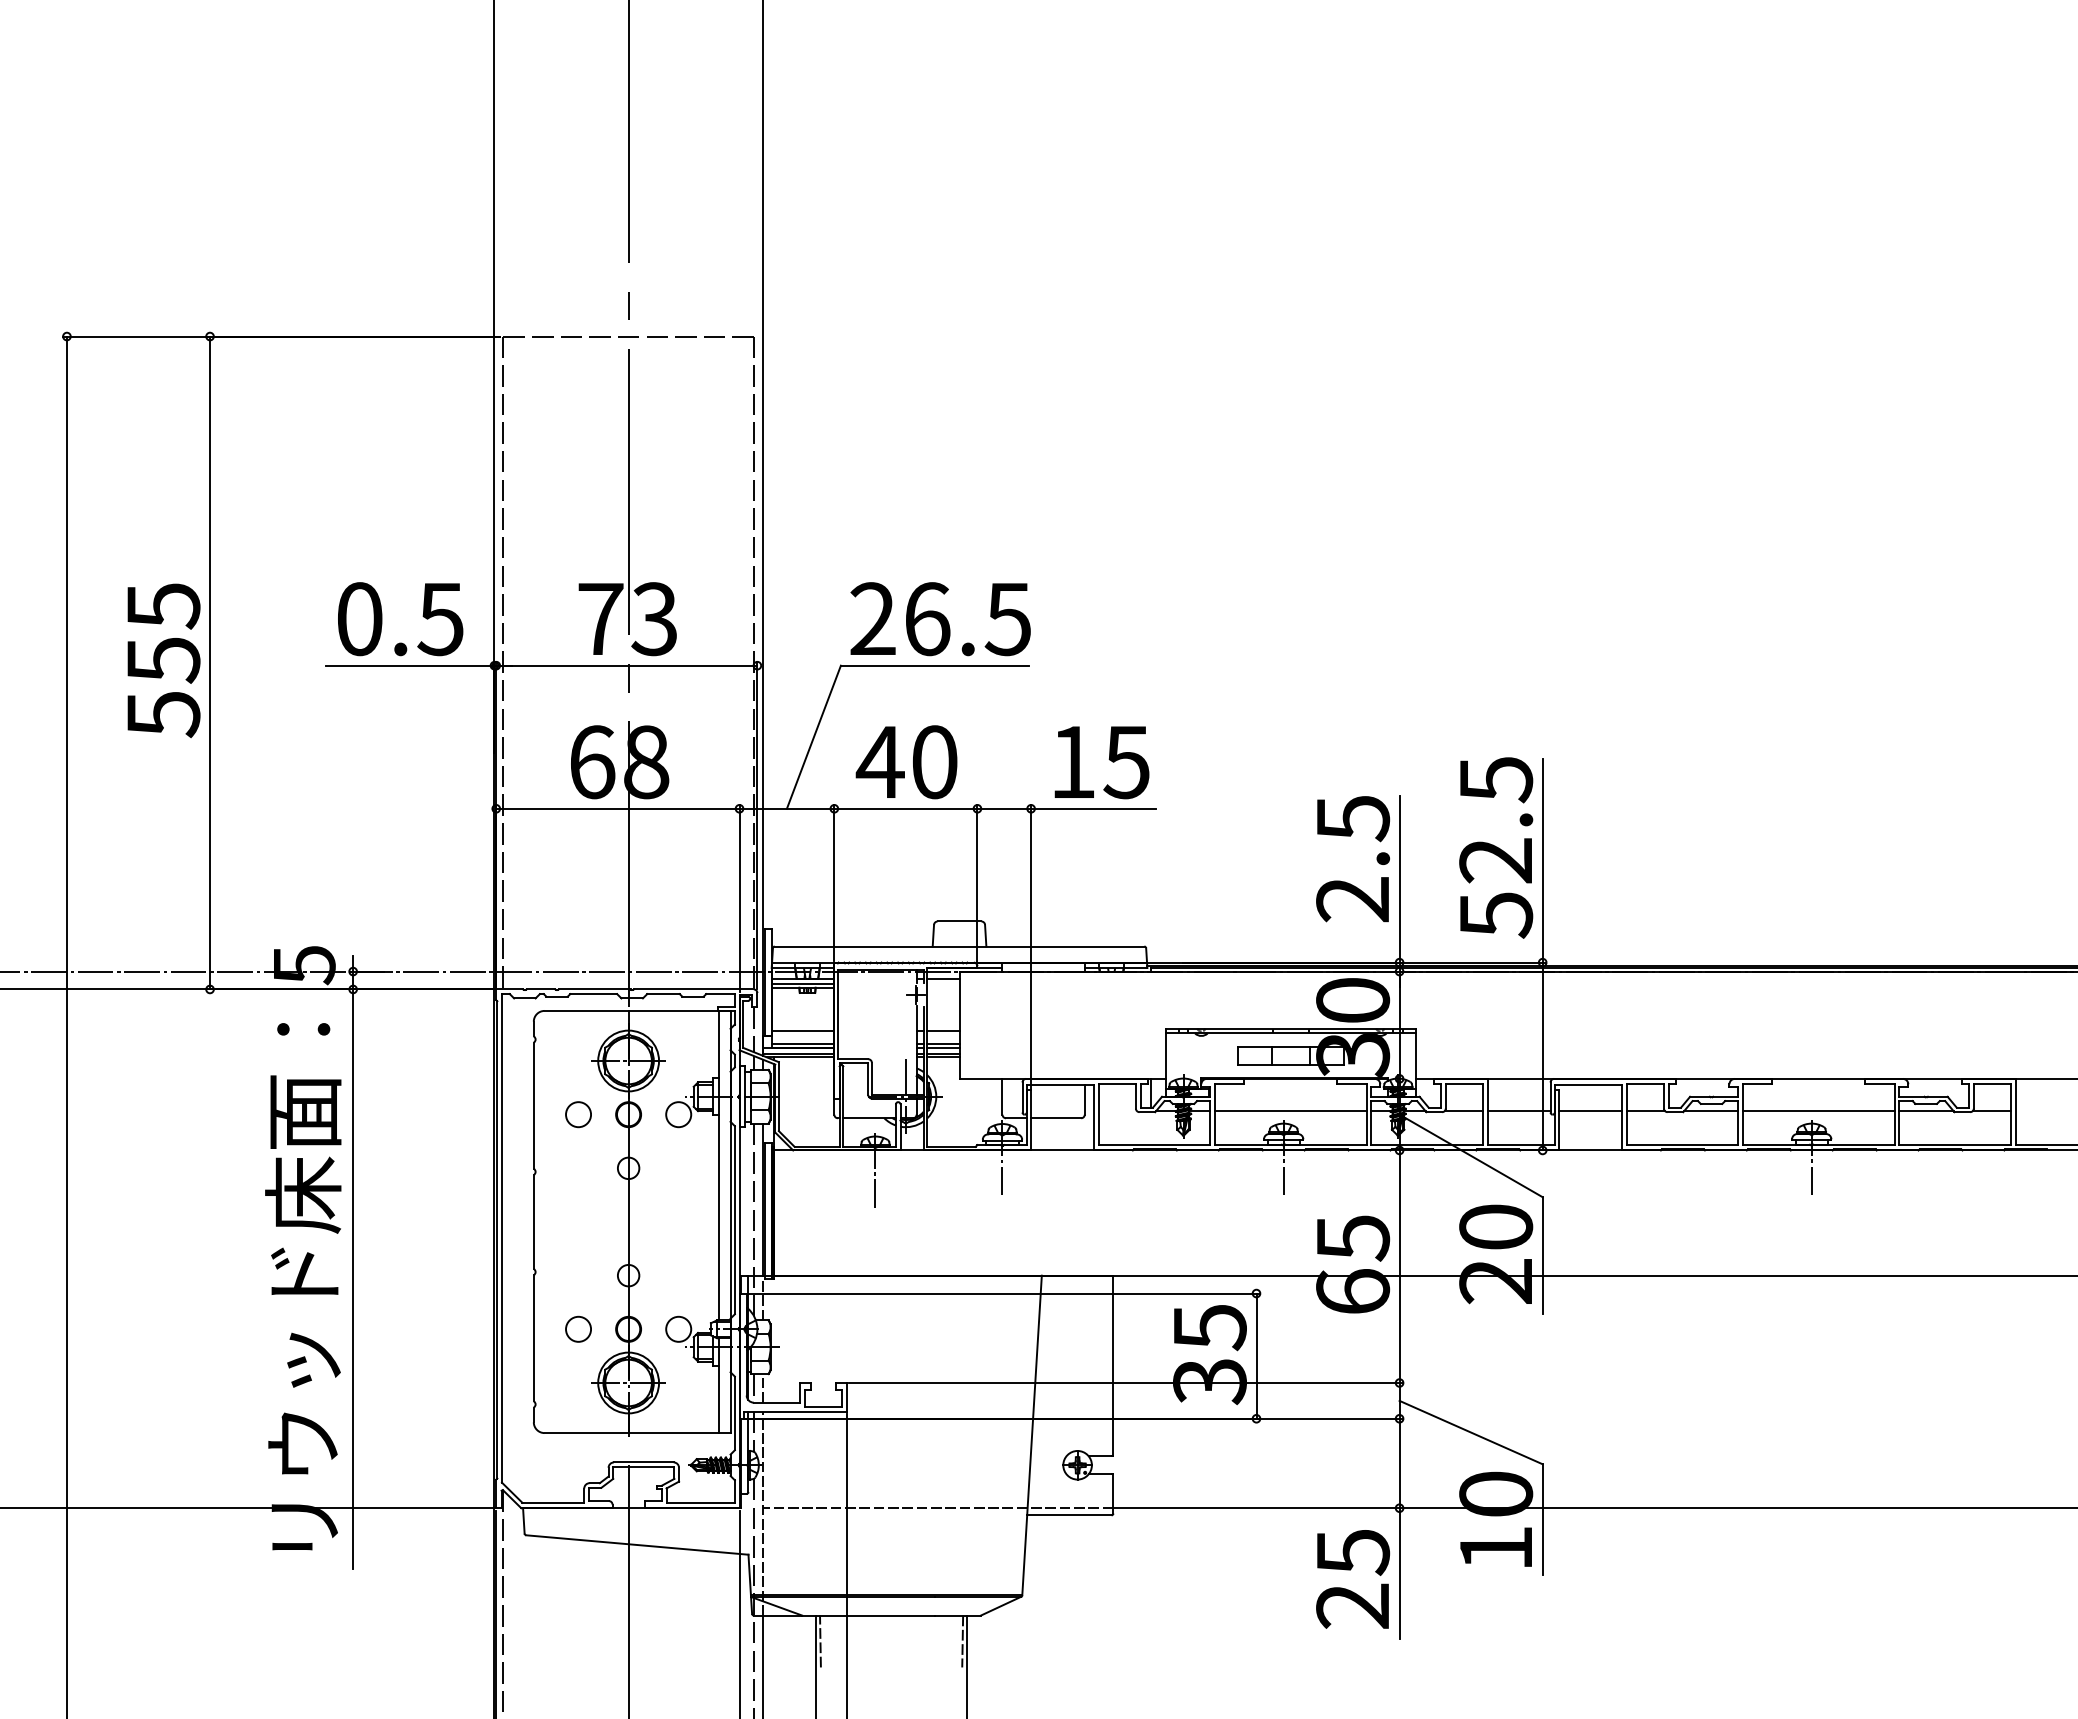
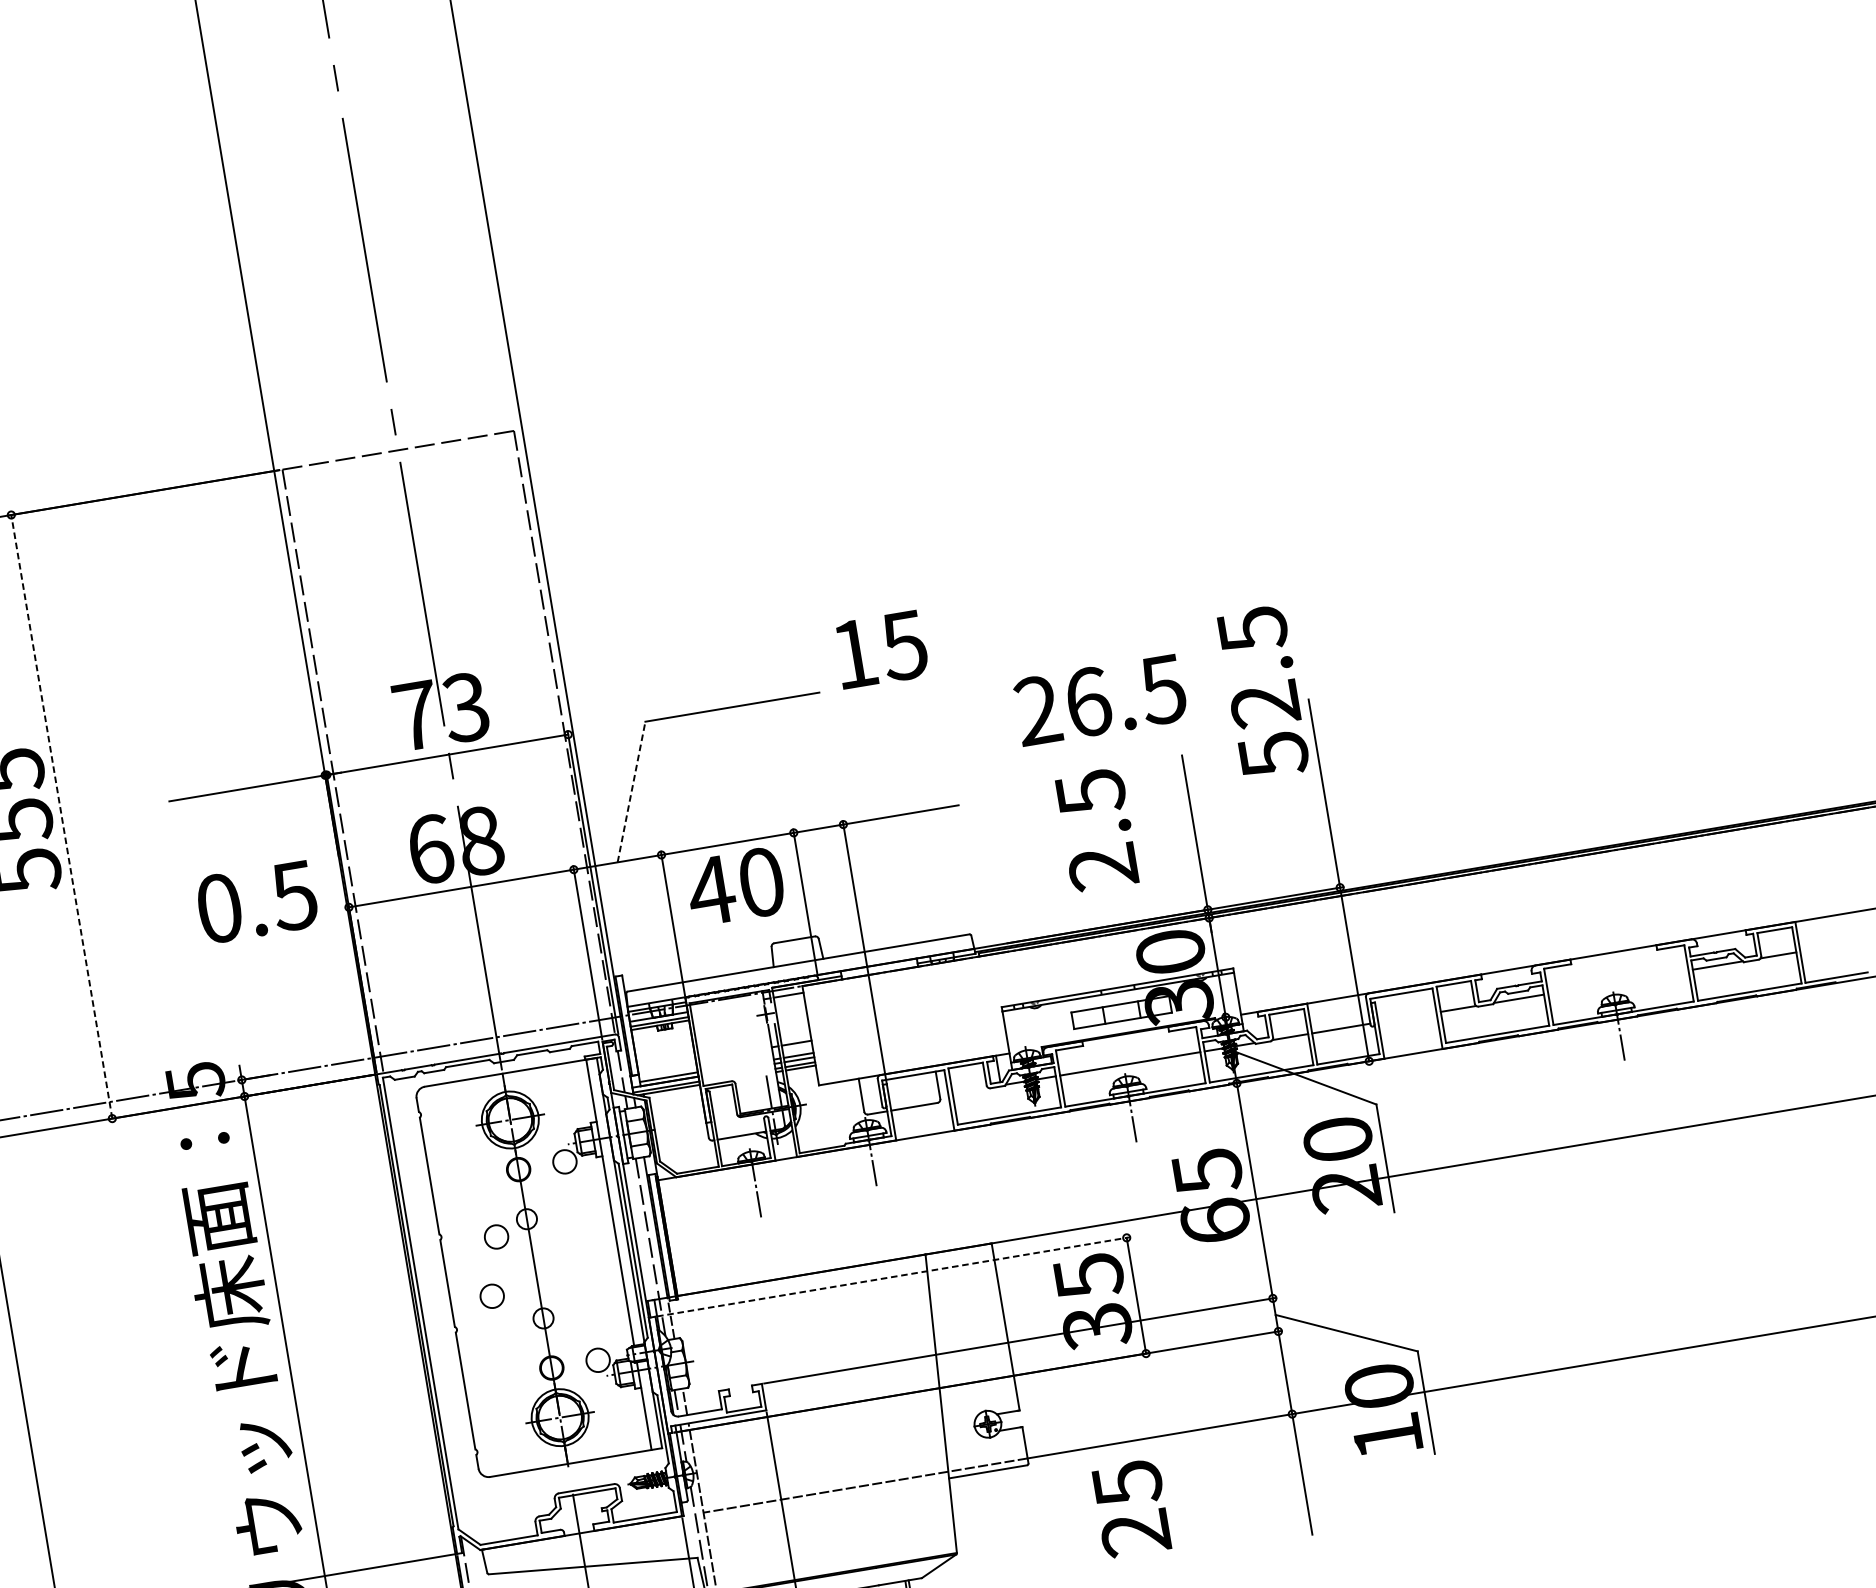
text: (400, 619) -> (257, 902), moved
text: (940, 619) -> (1100, 700), moved
line: (210, 662) -> (62, 816), solid -> dashed
line: (814, 736) -> (631, 791), solid -> dashed
text: (906, 762) -> (735, 887), moved
text: (1101, 762) -> (881, 649), moved
text: (1496, 847) -> (1263, 692), moved
text: (1353, 859) -> (1097, 830), moved
line: (802, 1030) -> (666, 1064), removed
line: (1590, 1111) -> (1407, 1017), removed
line: (1818, 1111) -> (1618, 982), removed
circle: (578, 1114) -> (496, 1236), moved
line: (1004, 1293) -> (893, 1276), solid -> dashed
circle: (578, 1328) -> (492, 1295), moved
text: (1353, 1579) -> (1132, 1508), moved

